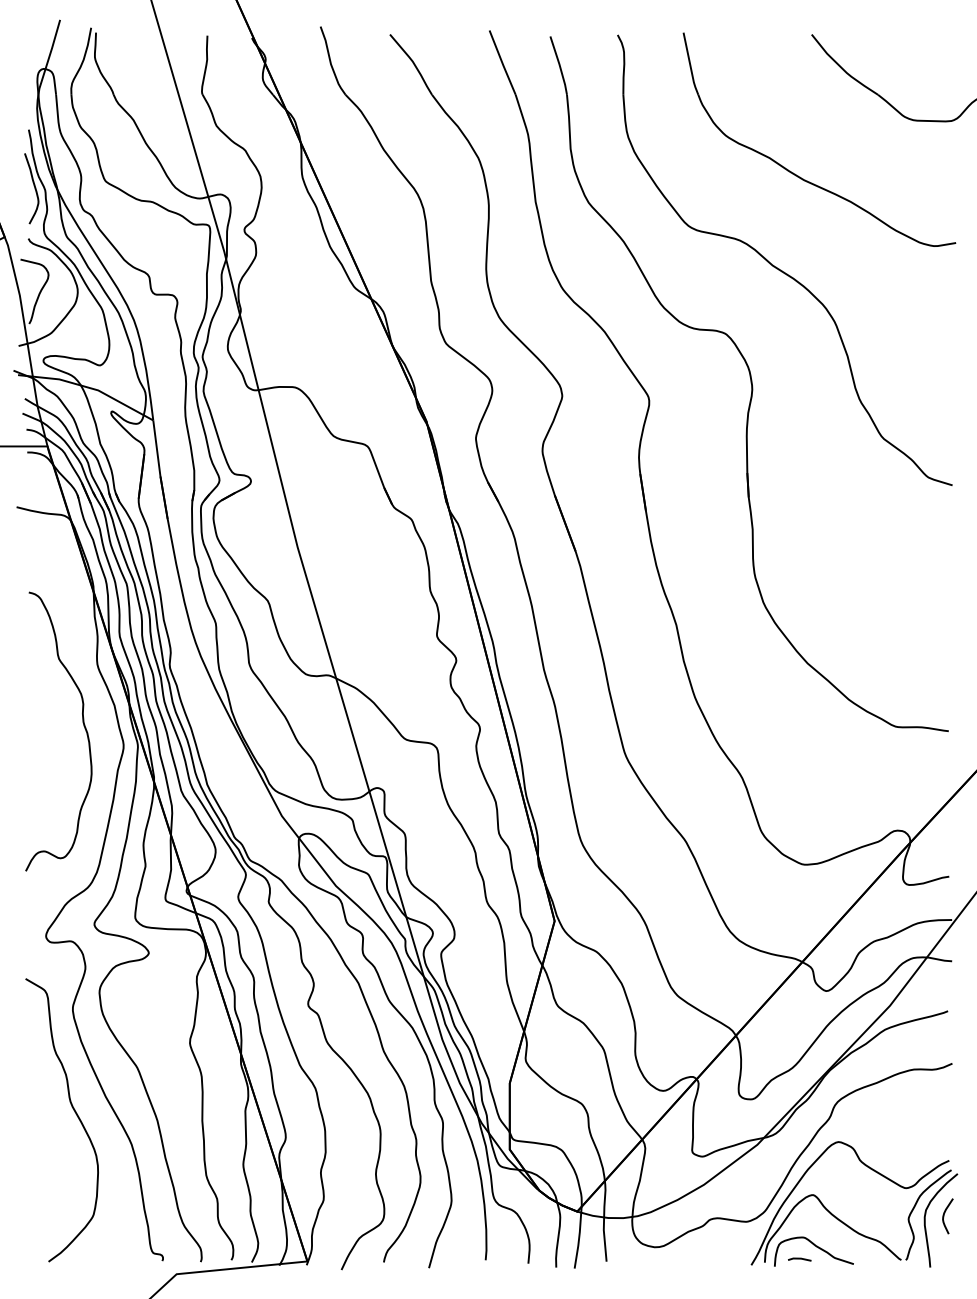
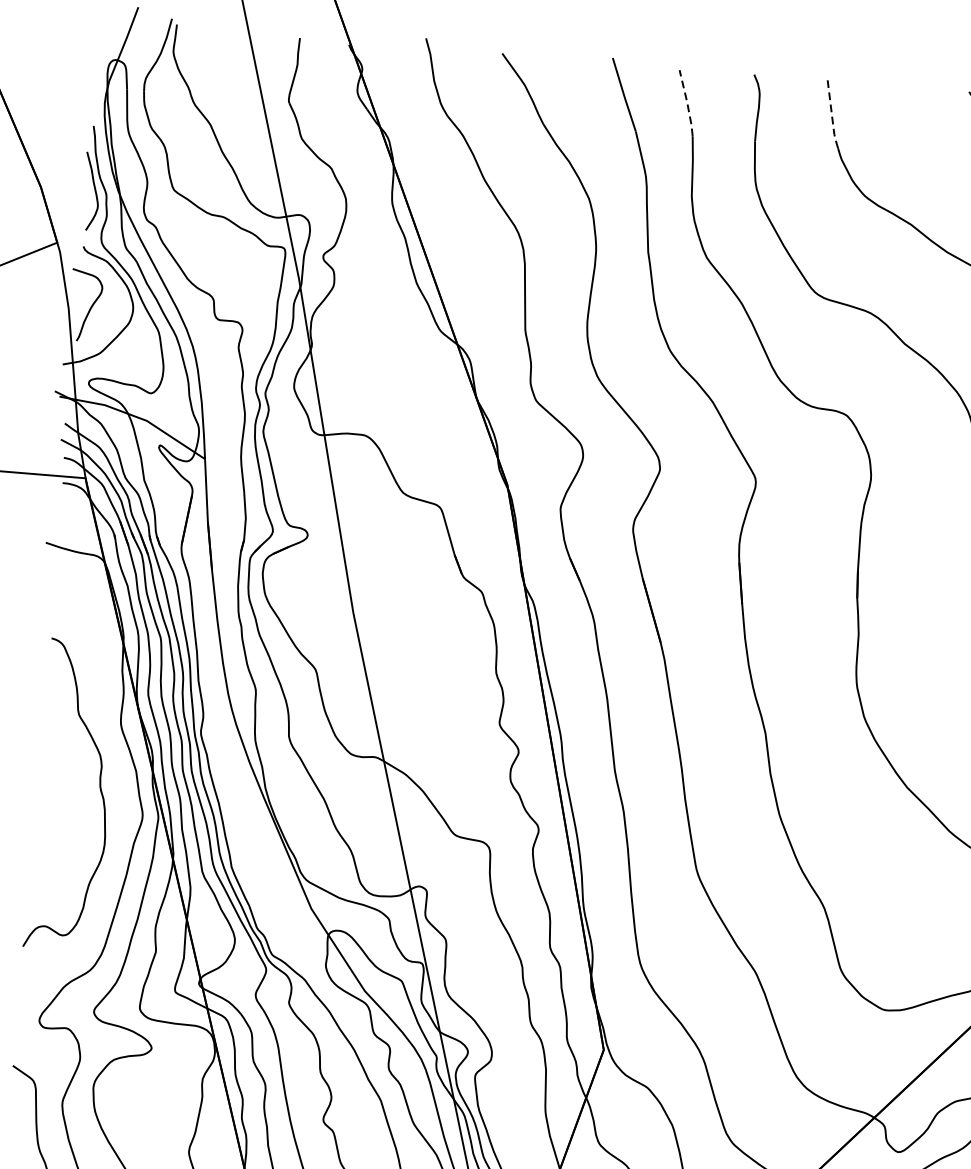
line: (690, 64) -> (832, 113), solid -> dashed
line: (559, 65) -> (687, 103), solid -> dashed

